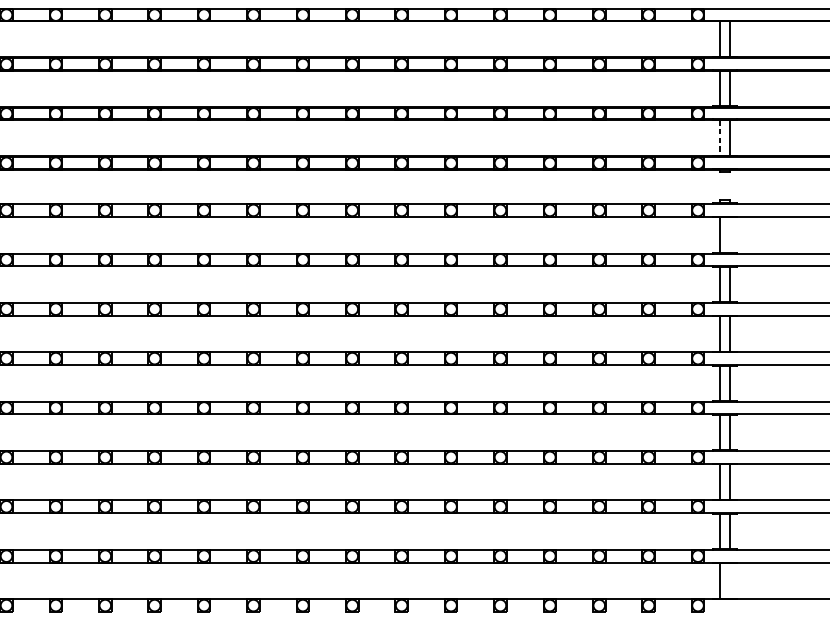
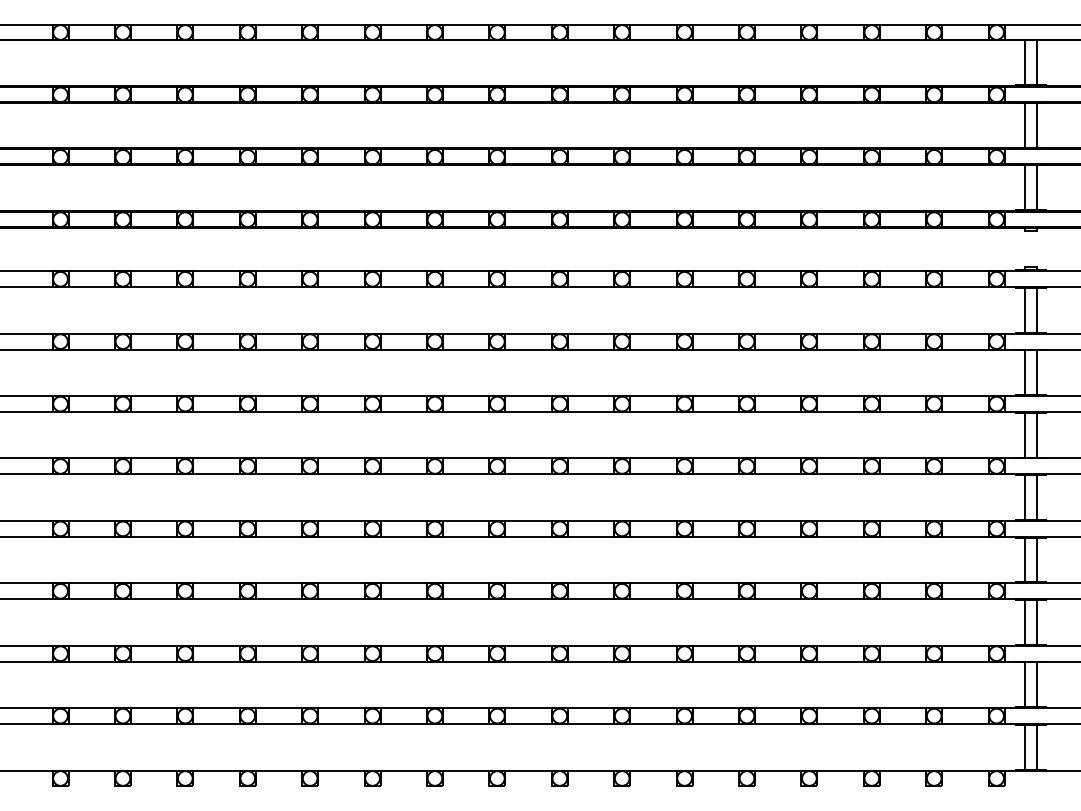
line: (720, 138) -> (1024, 188), dashed -> solid
line: (729, 235) -> (1036, 310), added
line: (729, 580) -> (1036, 746), added

